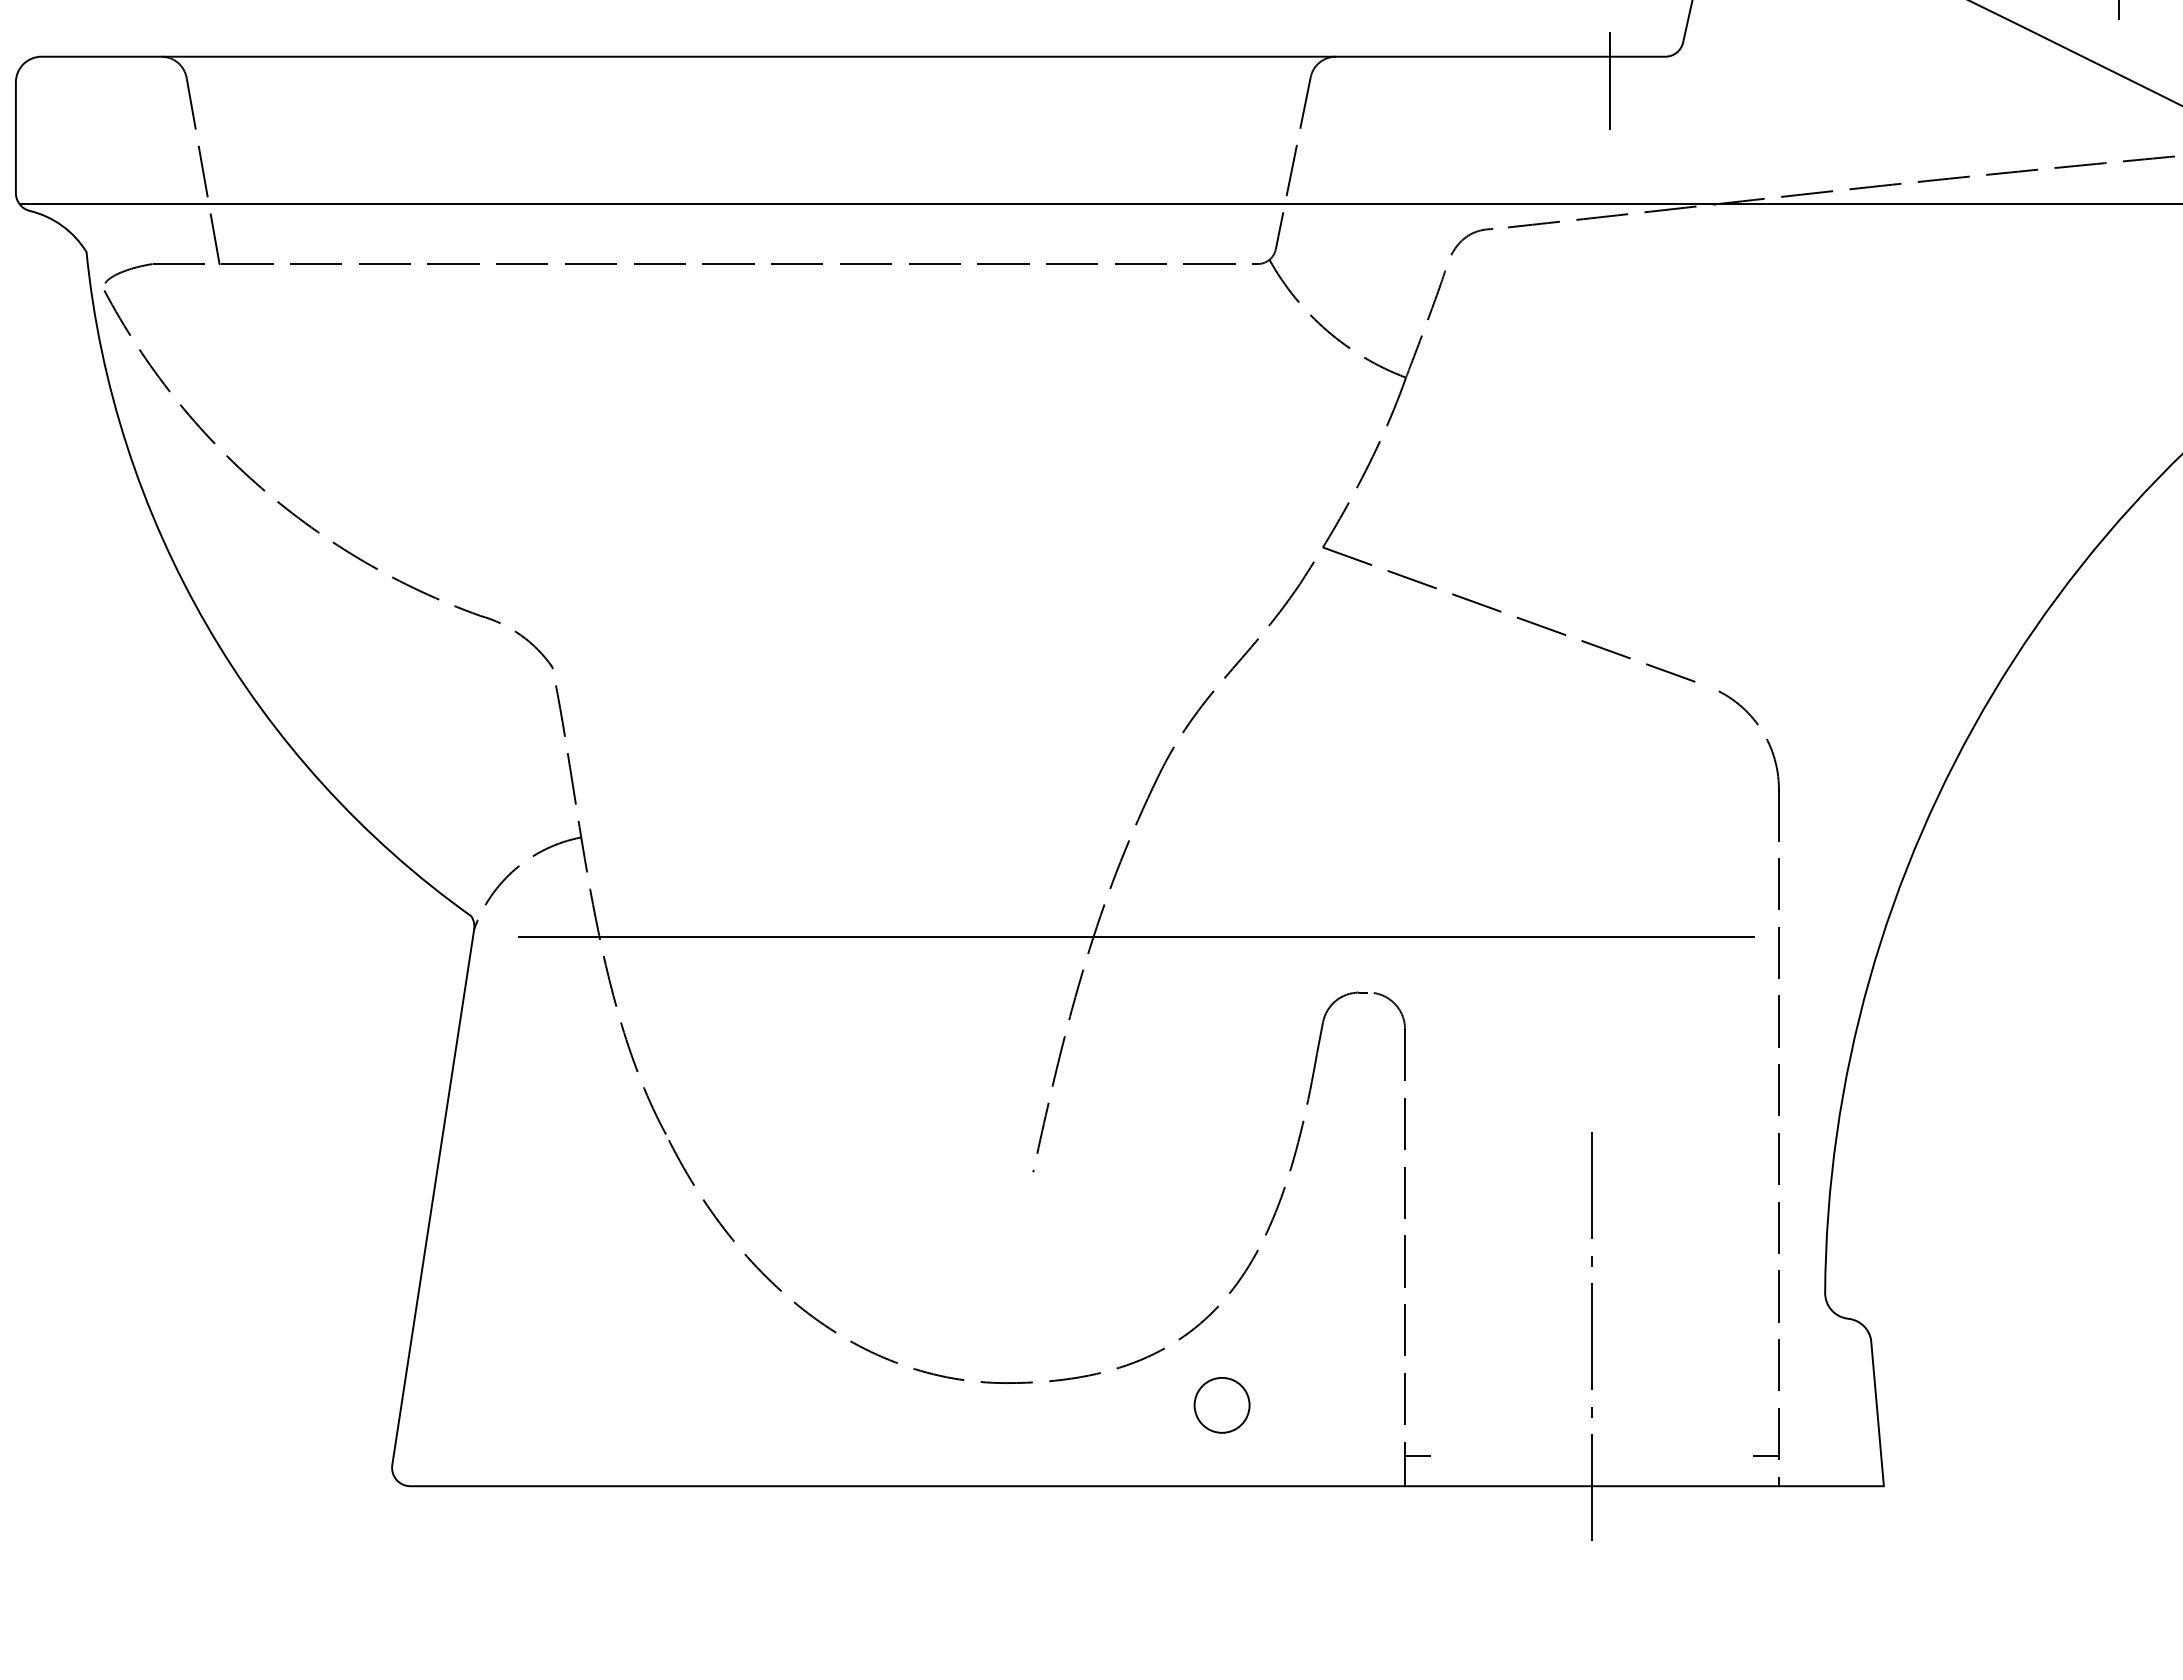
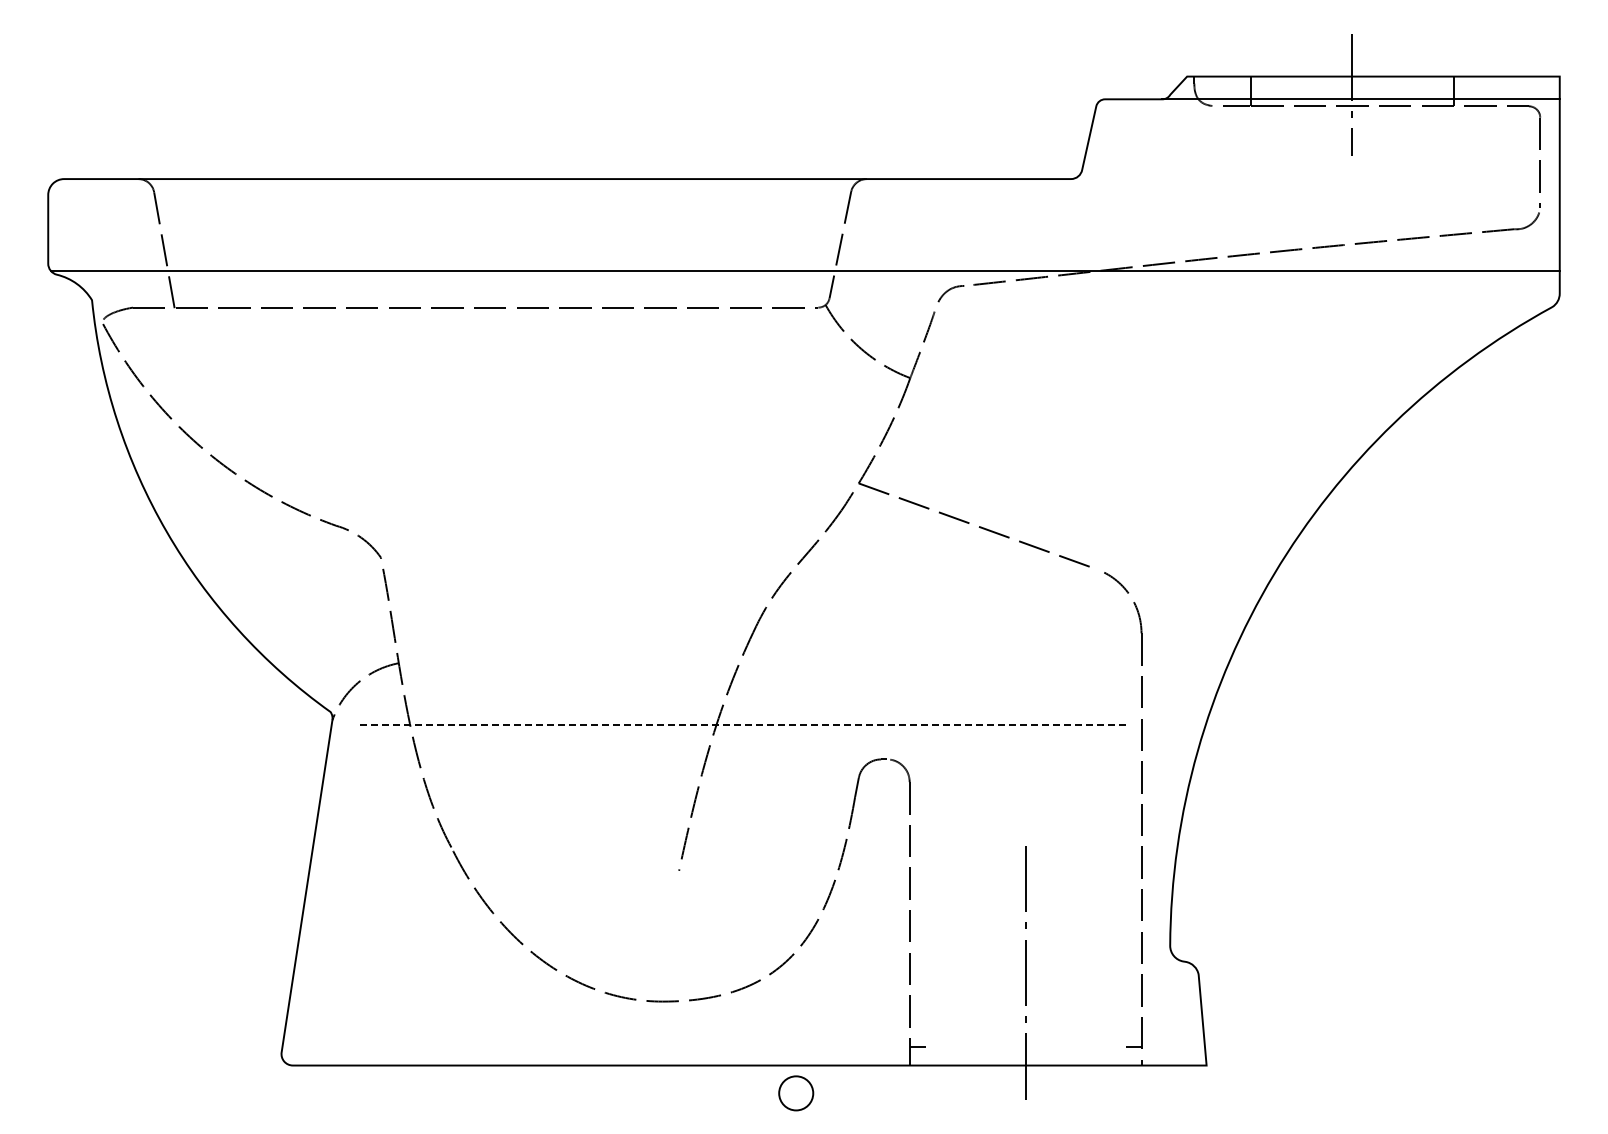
line: (1609, 79) -> (1036, 193), removed
line: (1137, 936) -> (743, 724), solid -> dashed
circle: (1222, 1405) -> (796, 1093), moved

